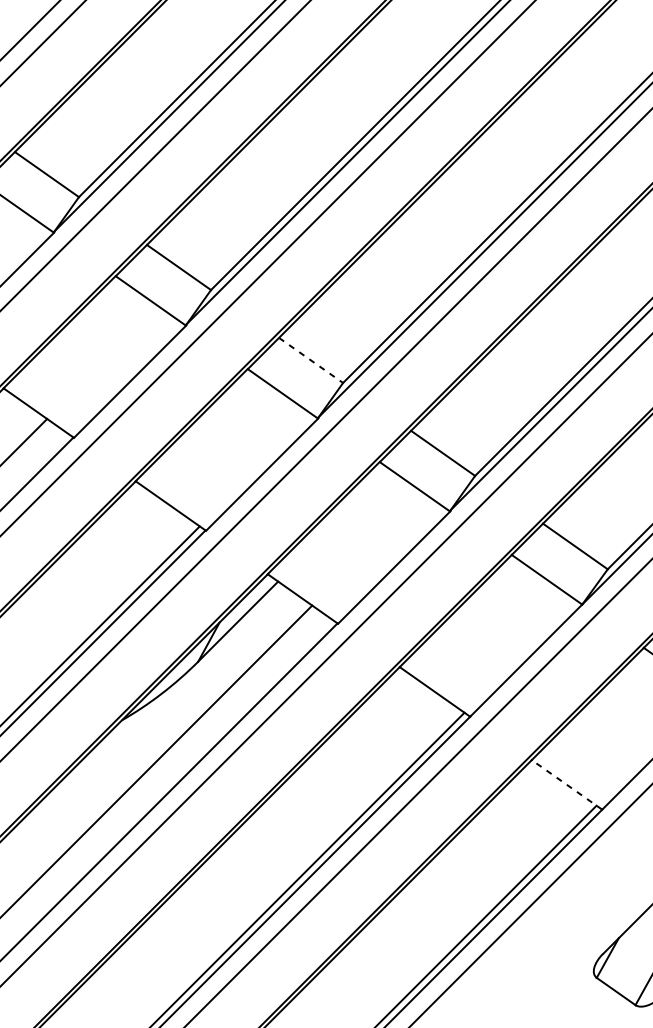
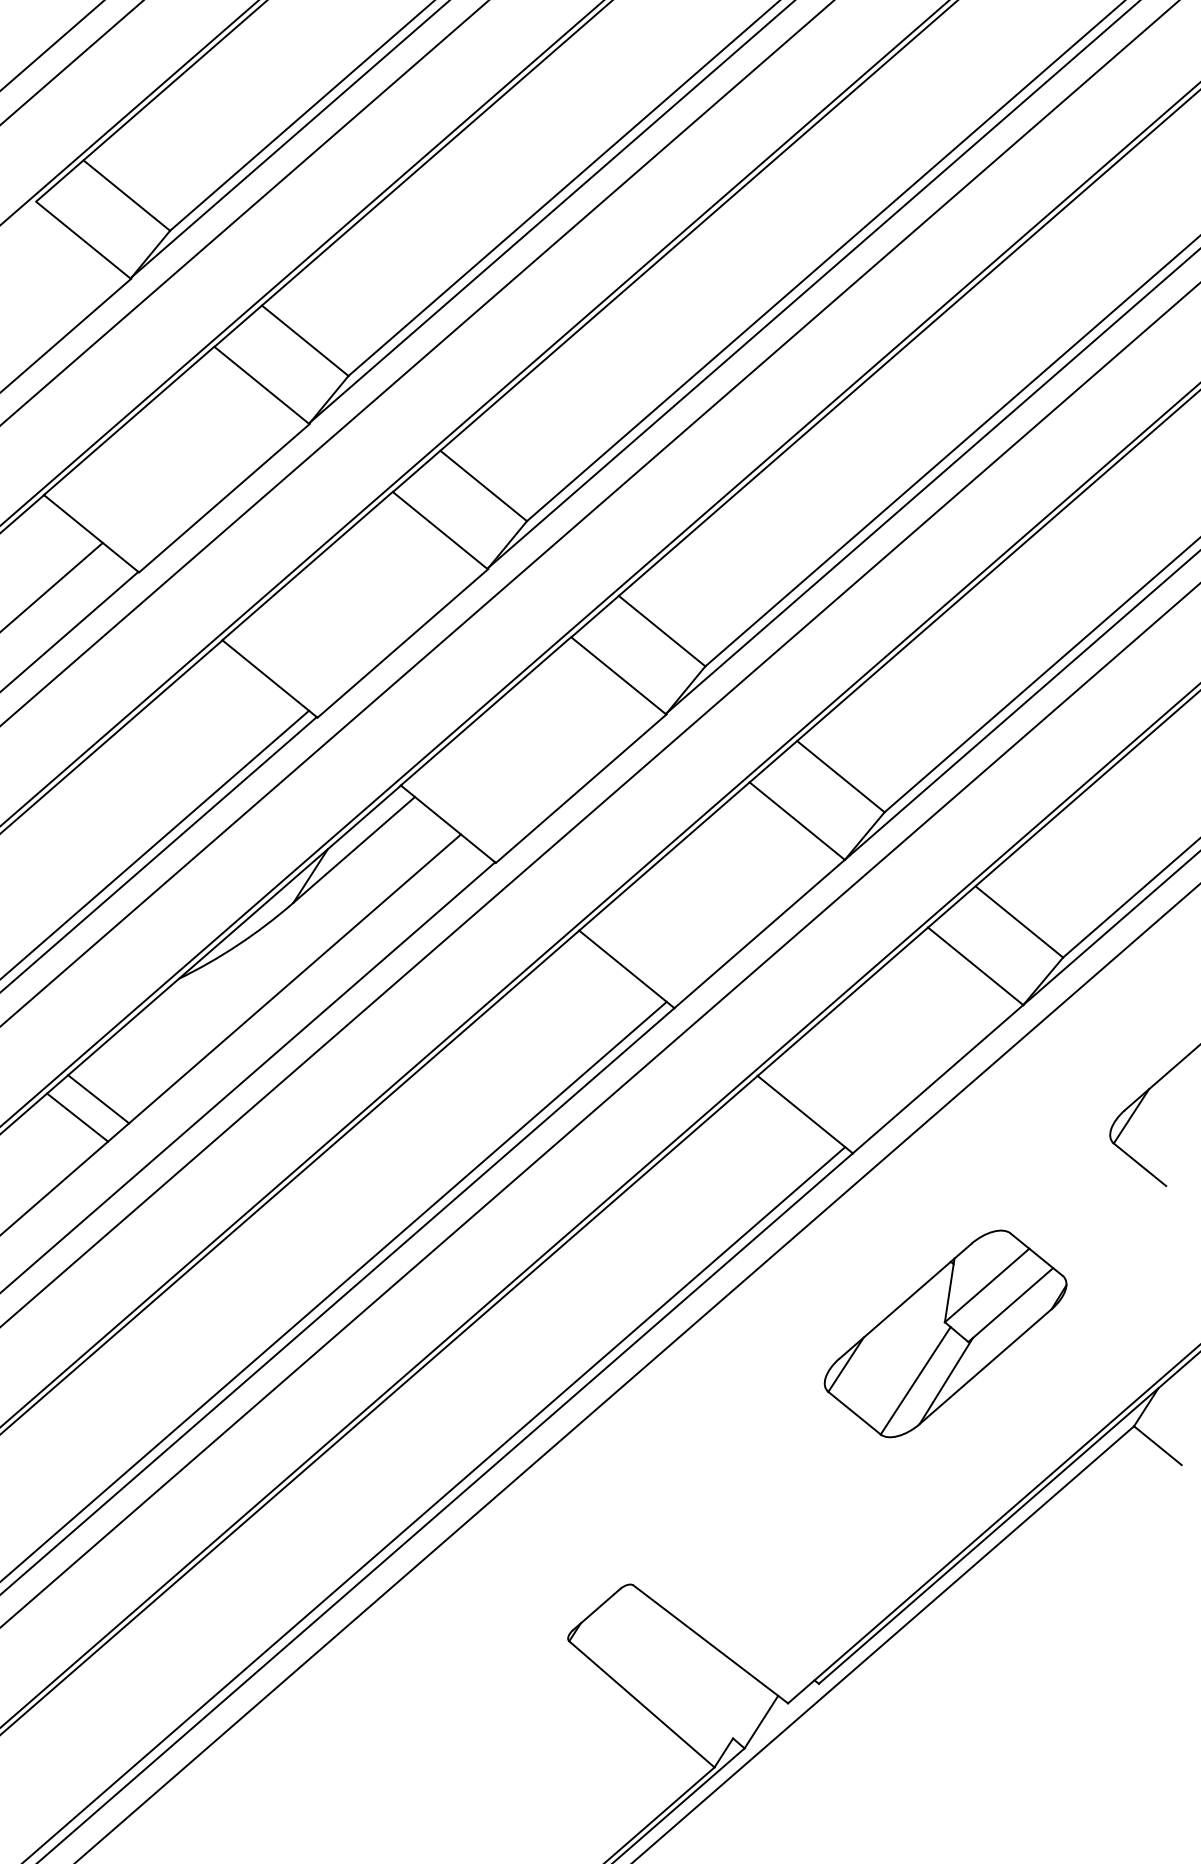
line: (310, 360) -> (483, 485), dashed -> solid
line: (566, 784) -> (804, 1114), dashed -> solid
line: (71, 808) -> (98, 1099), added
line: (57, 822) -> (77, 1117), added

